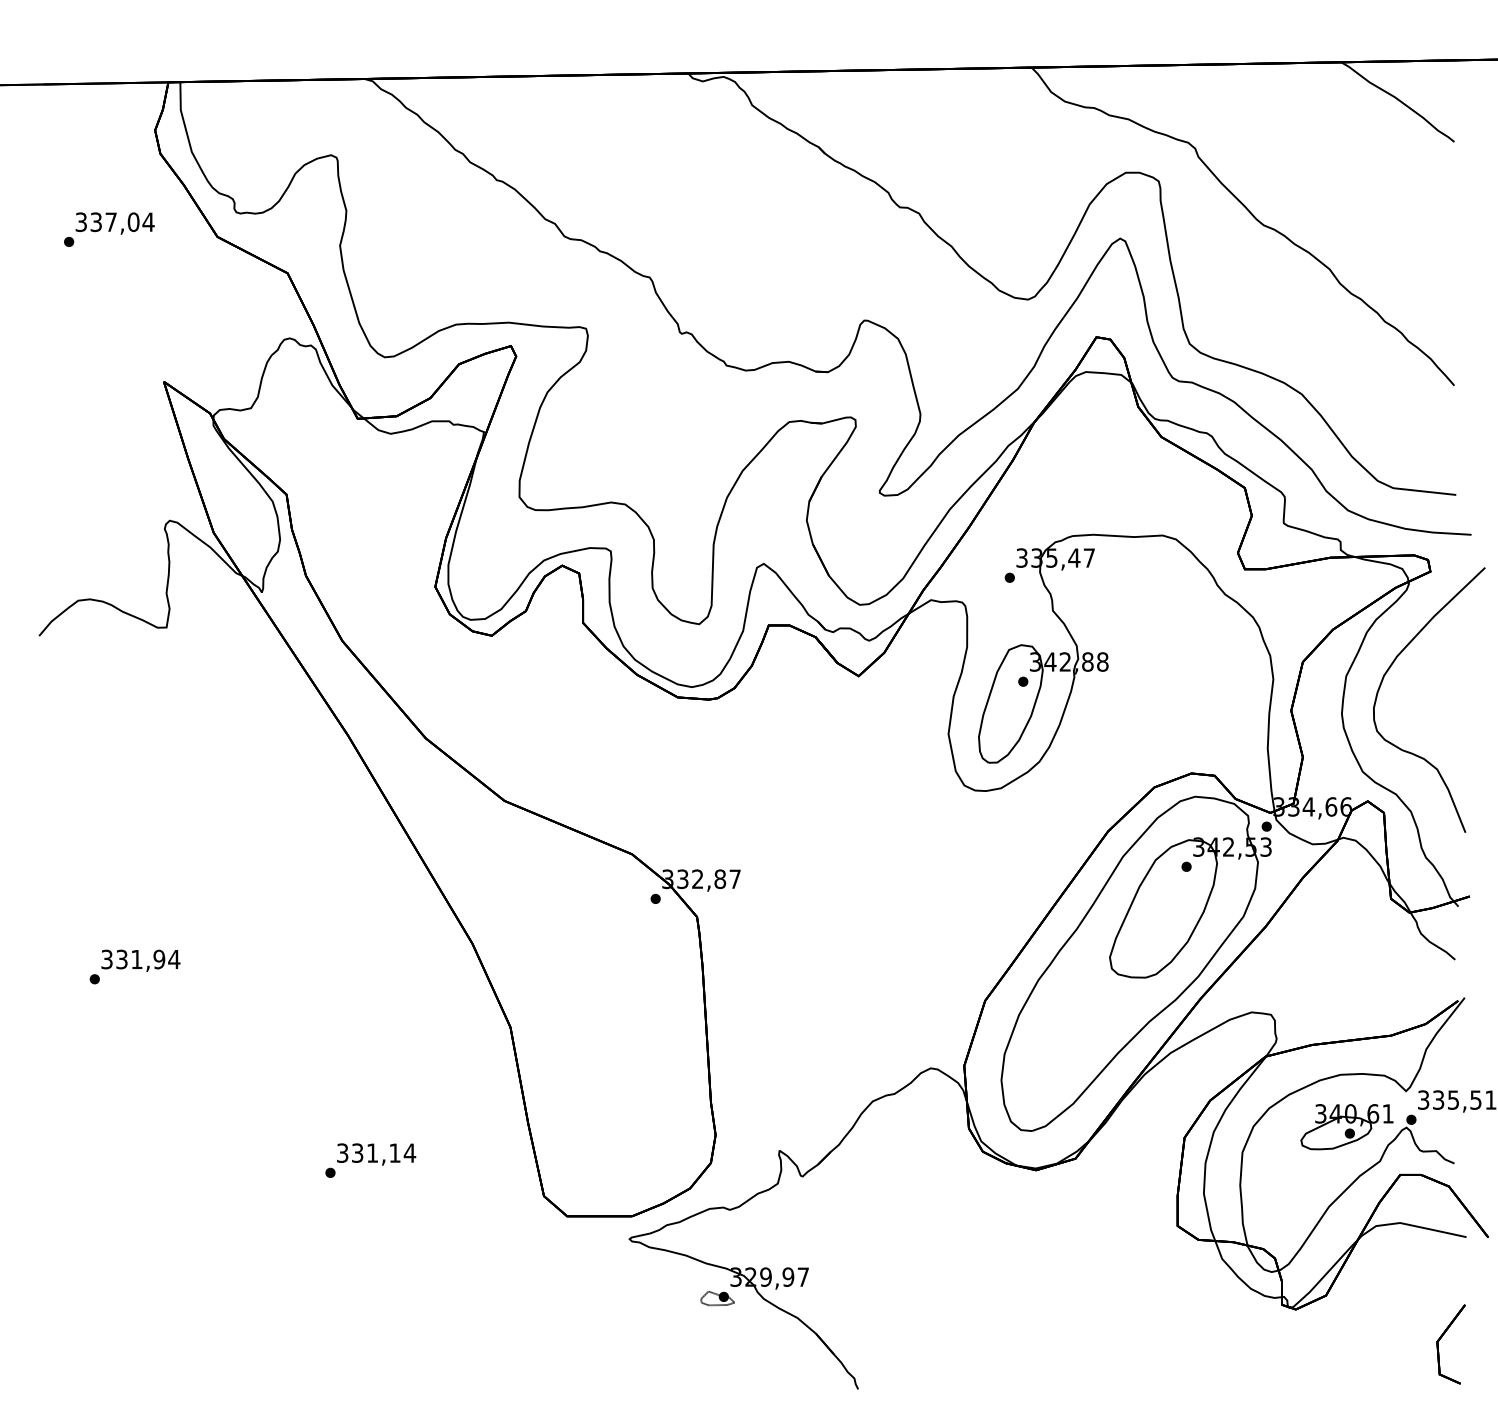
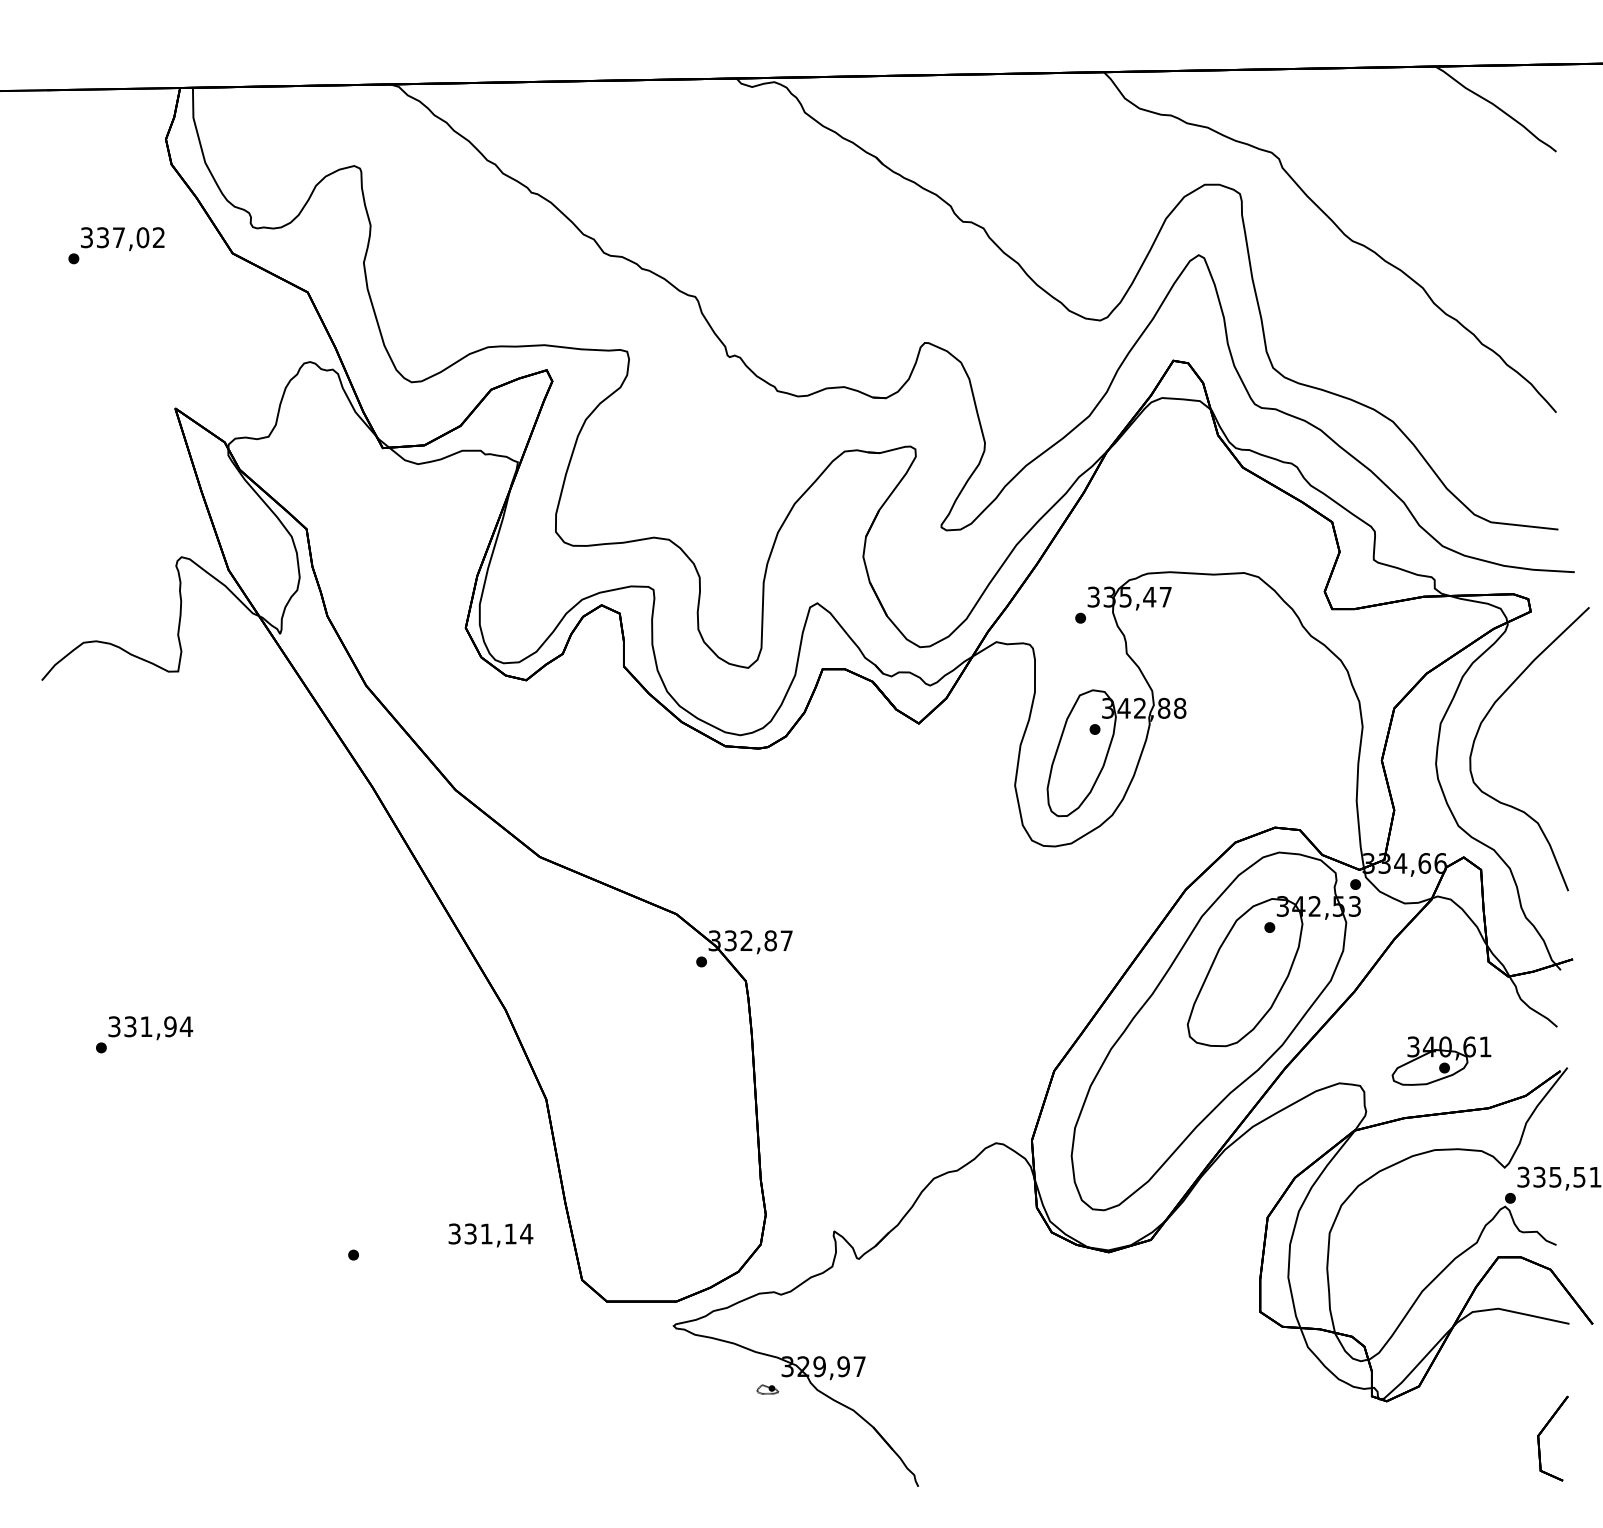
text: (148, 222) -> (158, 237), 337,04 -> 337,02
part: (1347, 1126) -> (1441, 1060), moved
text: (376, 1154) -> (490, 1235), moved
part: (717, 1298) -> (767, 1389), size x0.6

